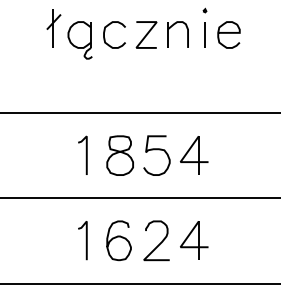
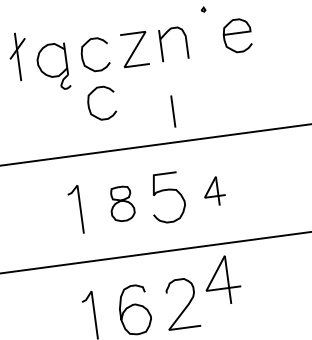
line: (204, 34) -> (172, 111), moved
curve: (105, 70) -> (89, 100), added
part: (119, 155) -> (121, 203), size x0.7
part: (194, 155) -> (214, 191), size x0.6
part: (194, 240) -> (222, 280), moved

